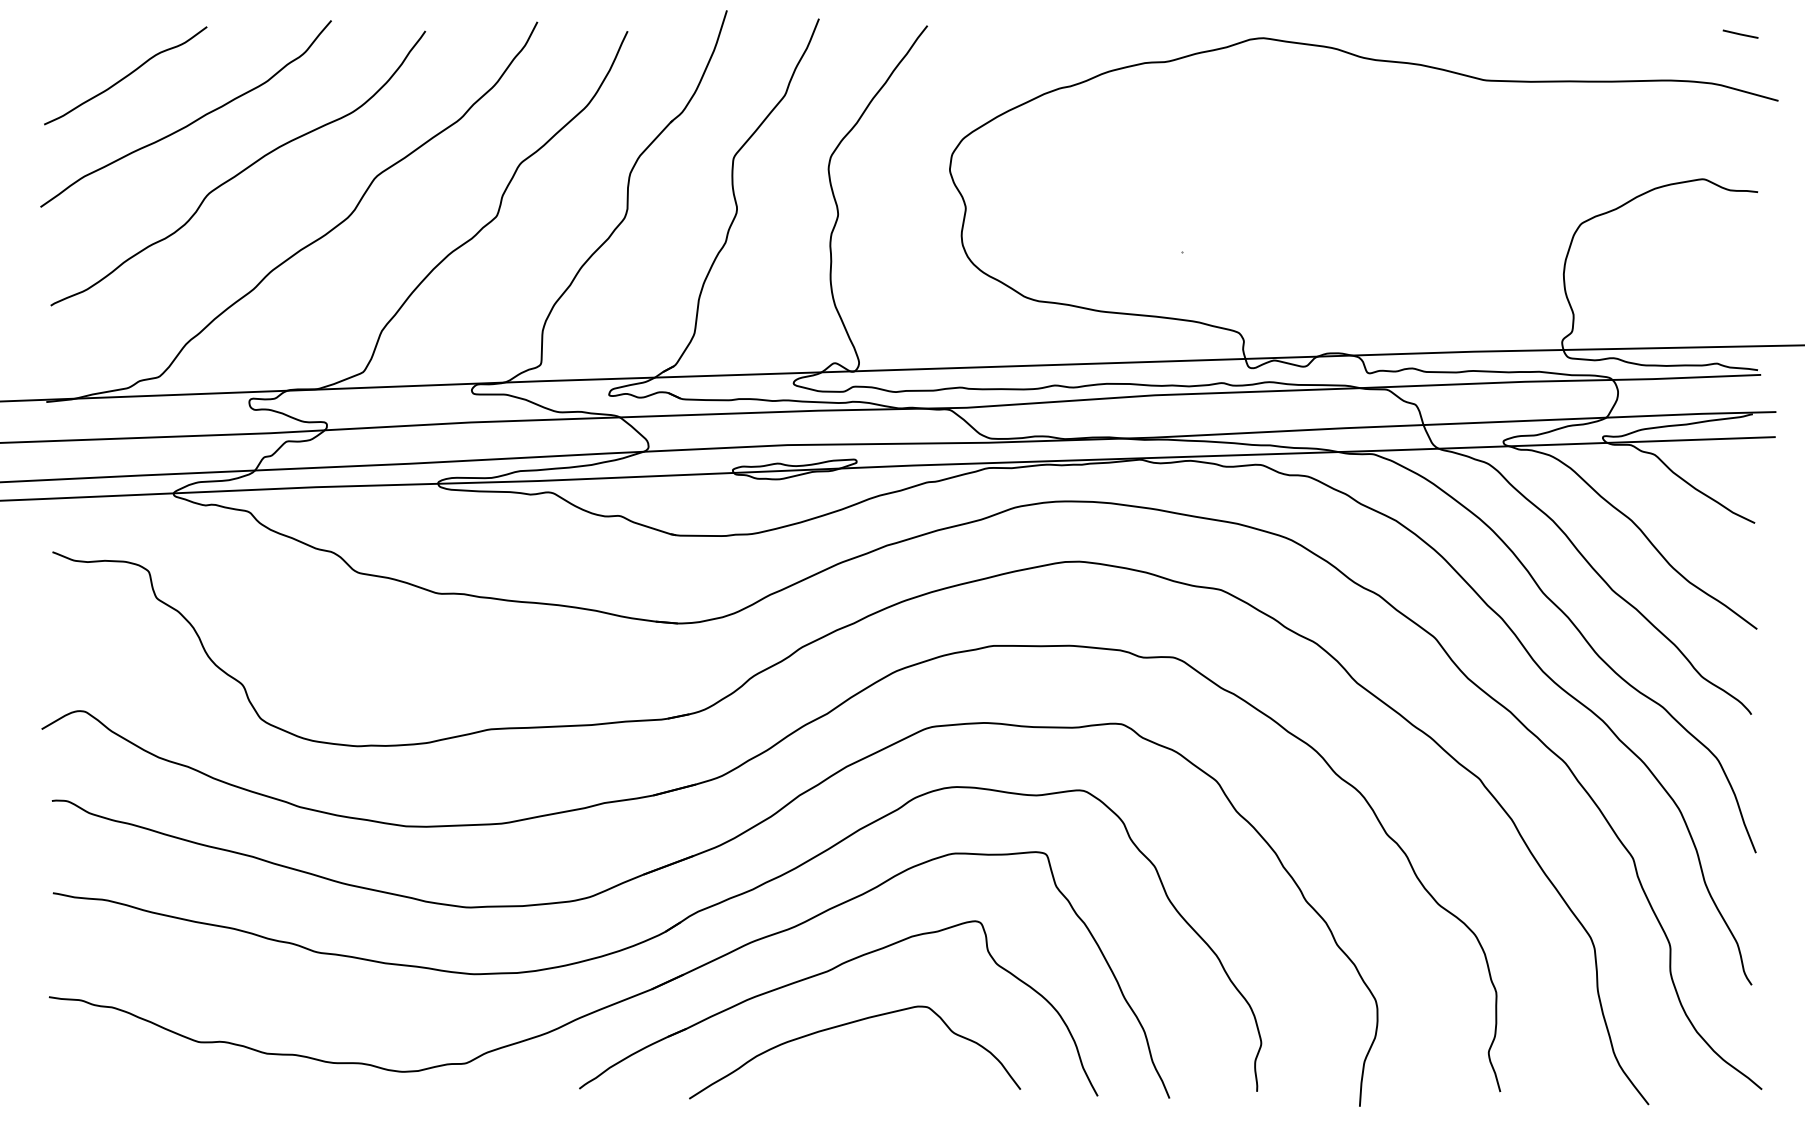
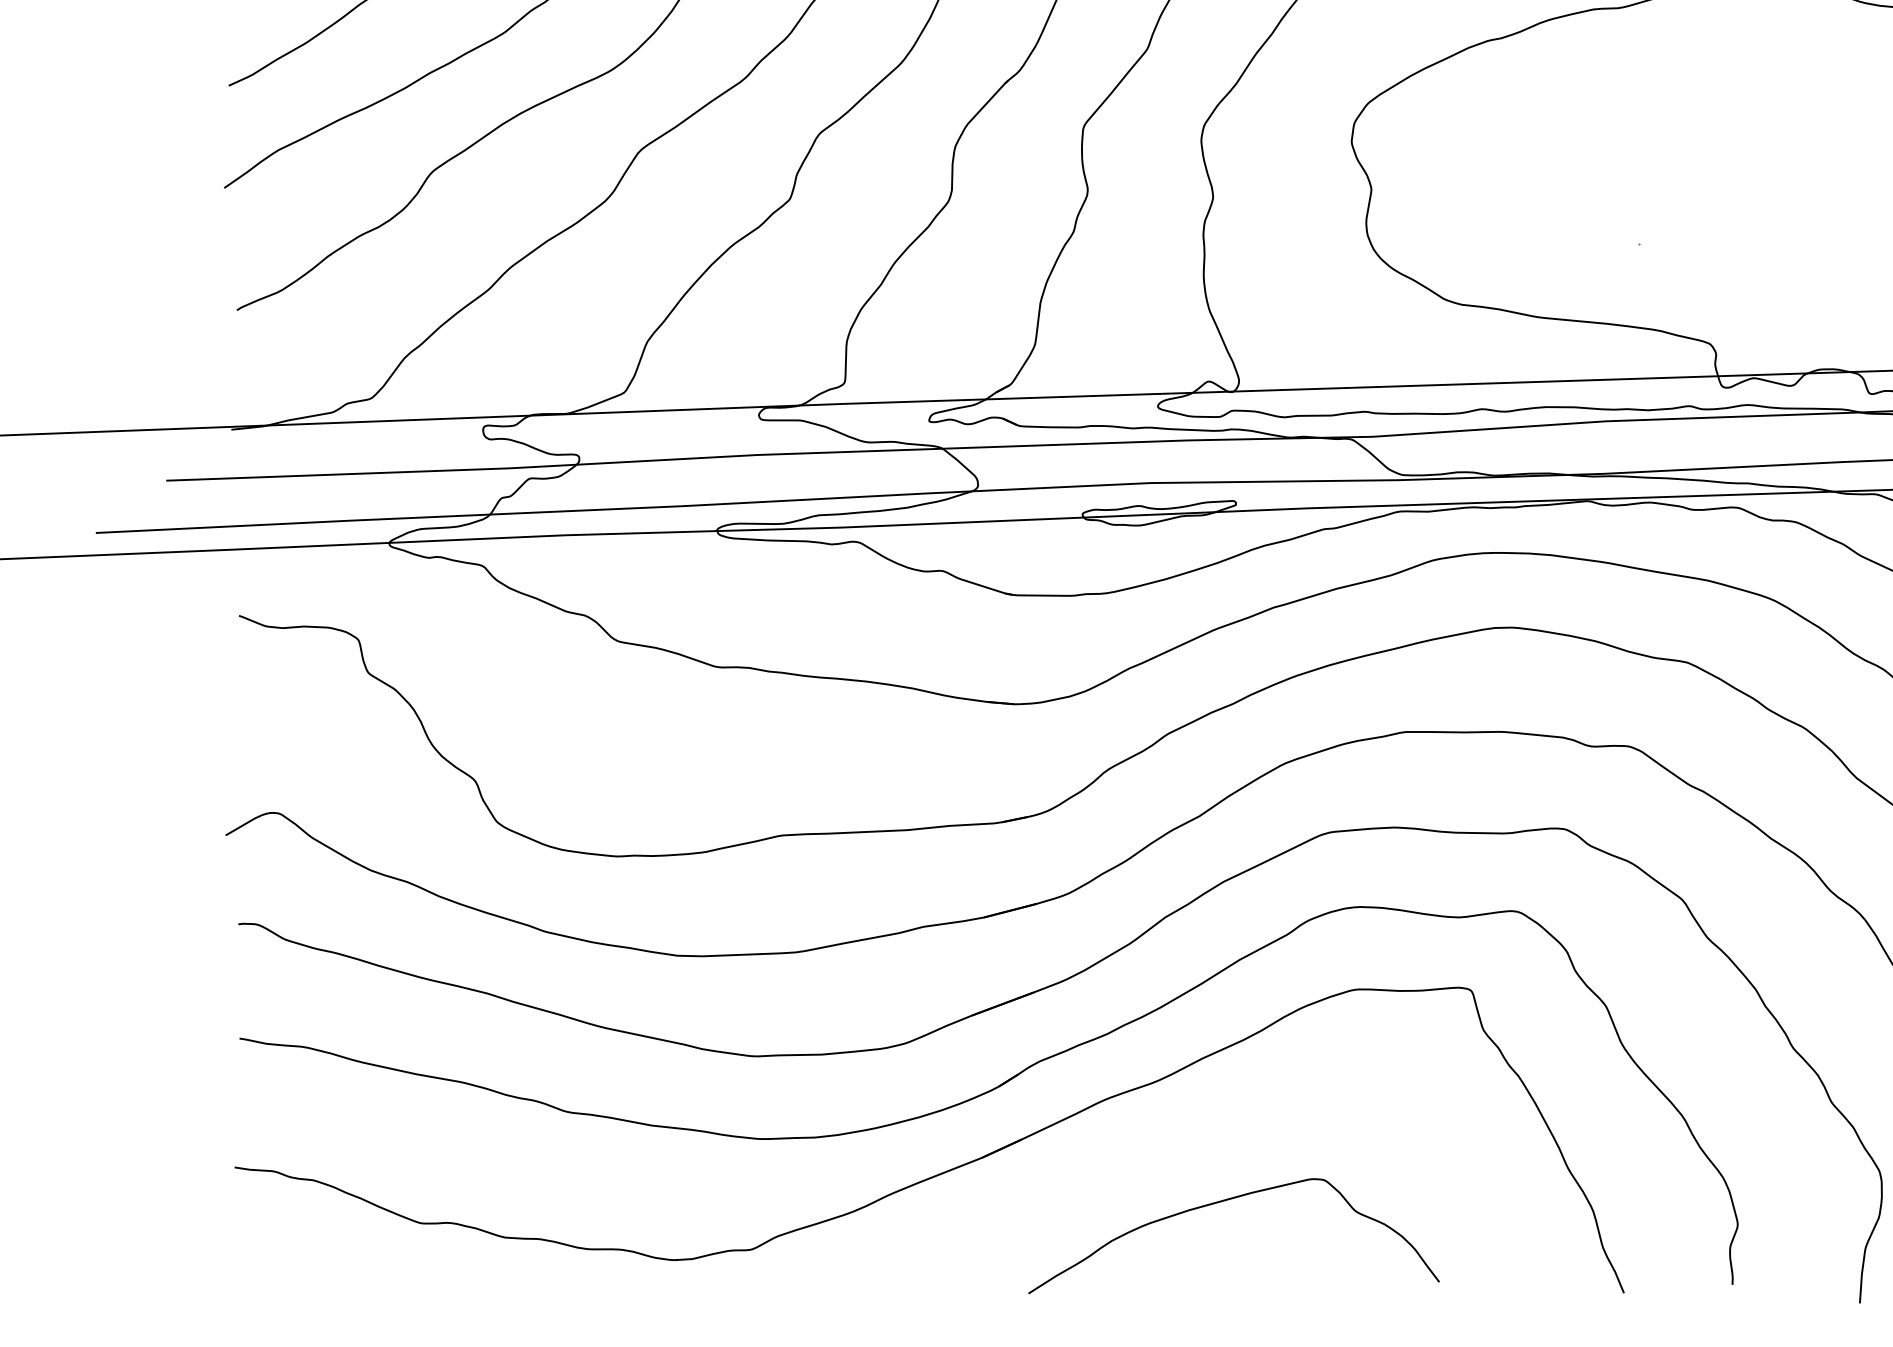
part: (825, 973) -> (1197, 1138), removed

